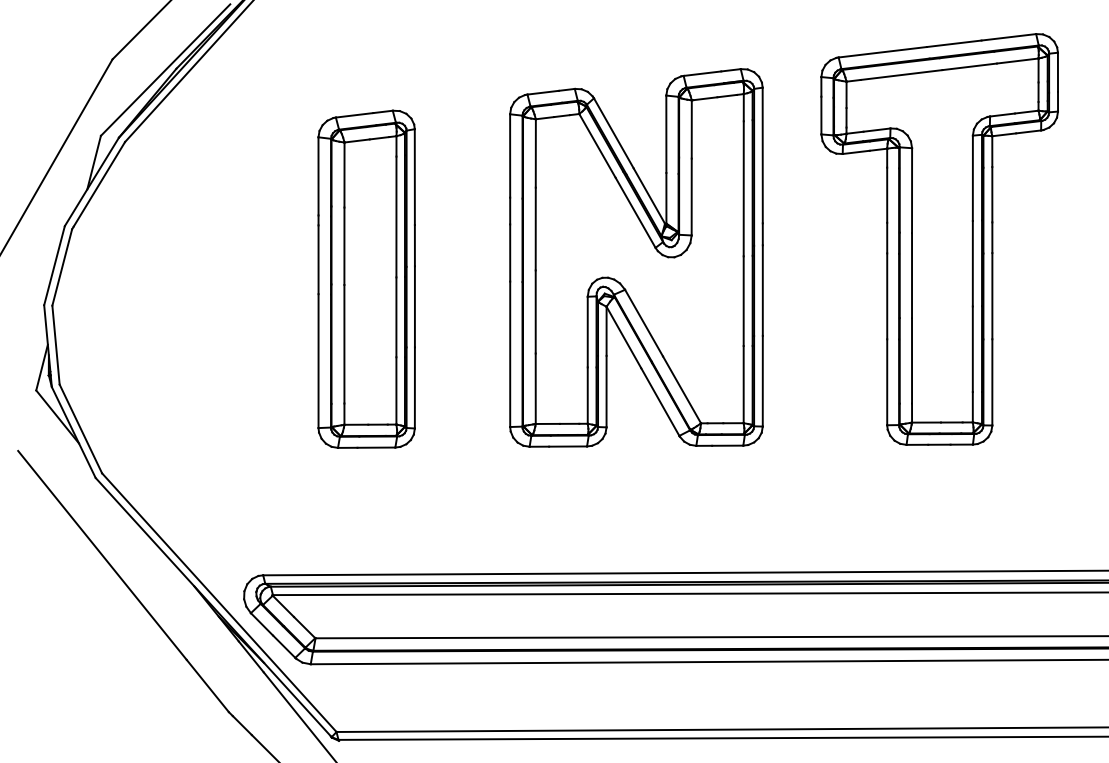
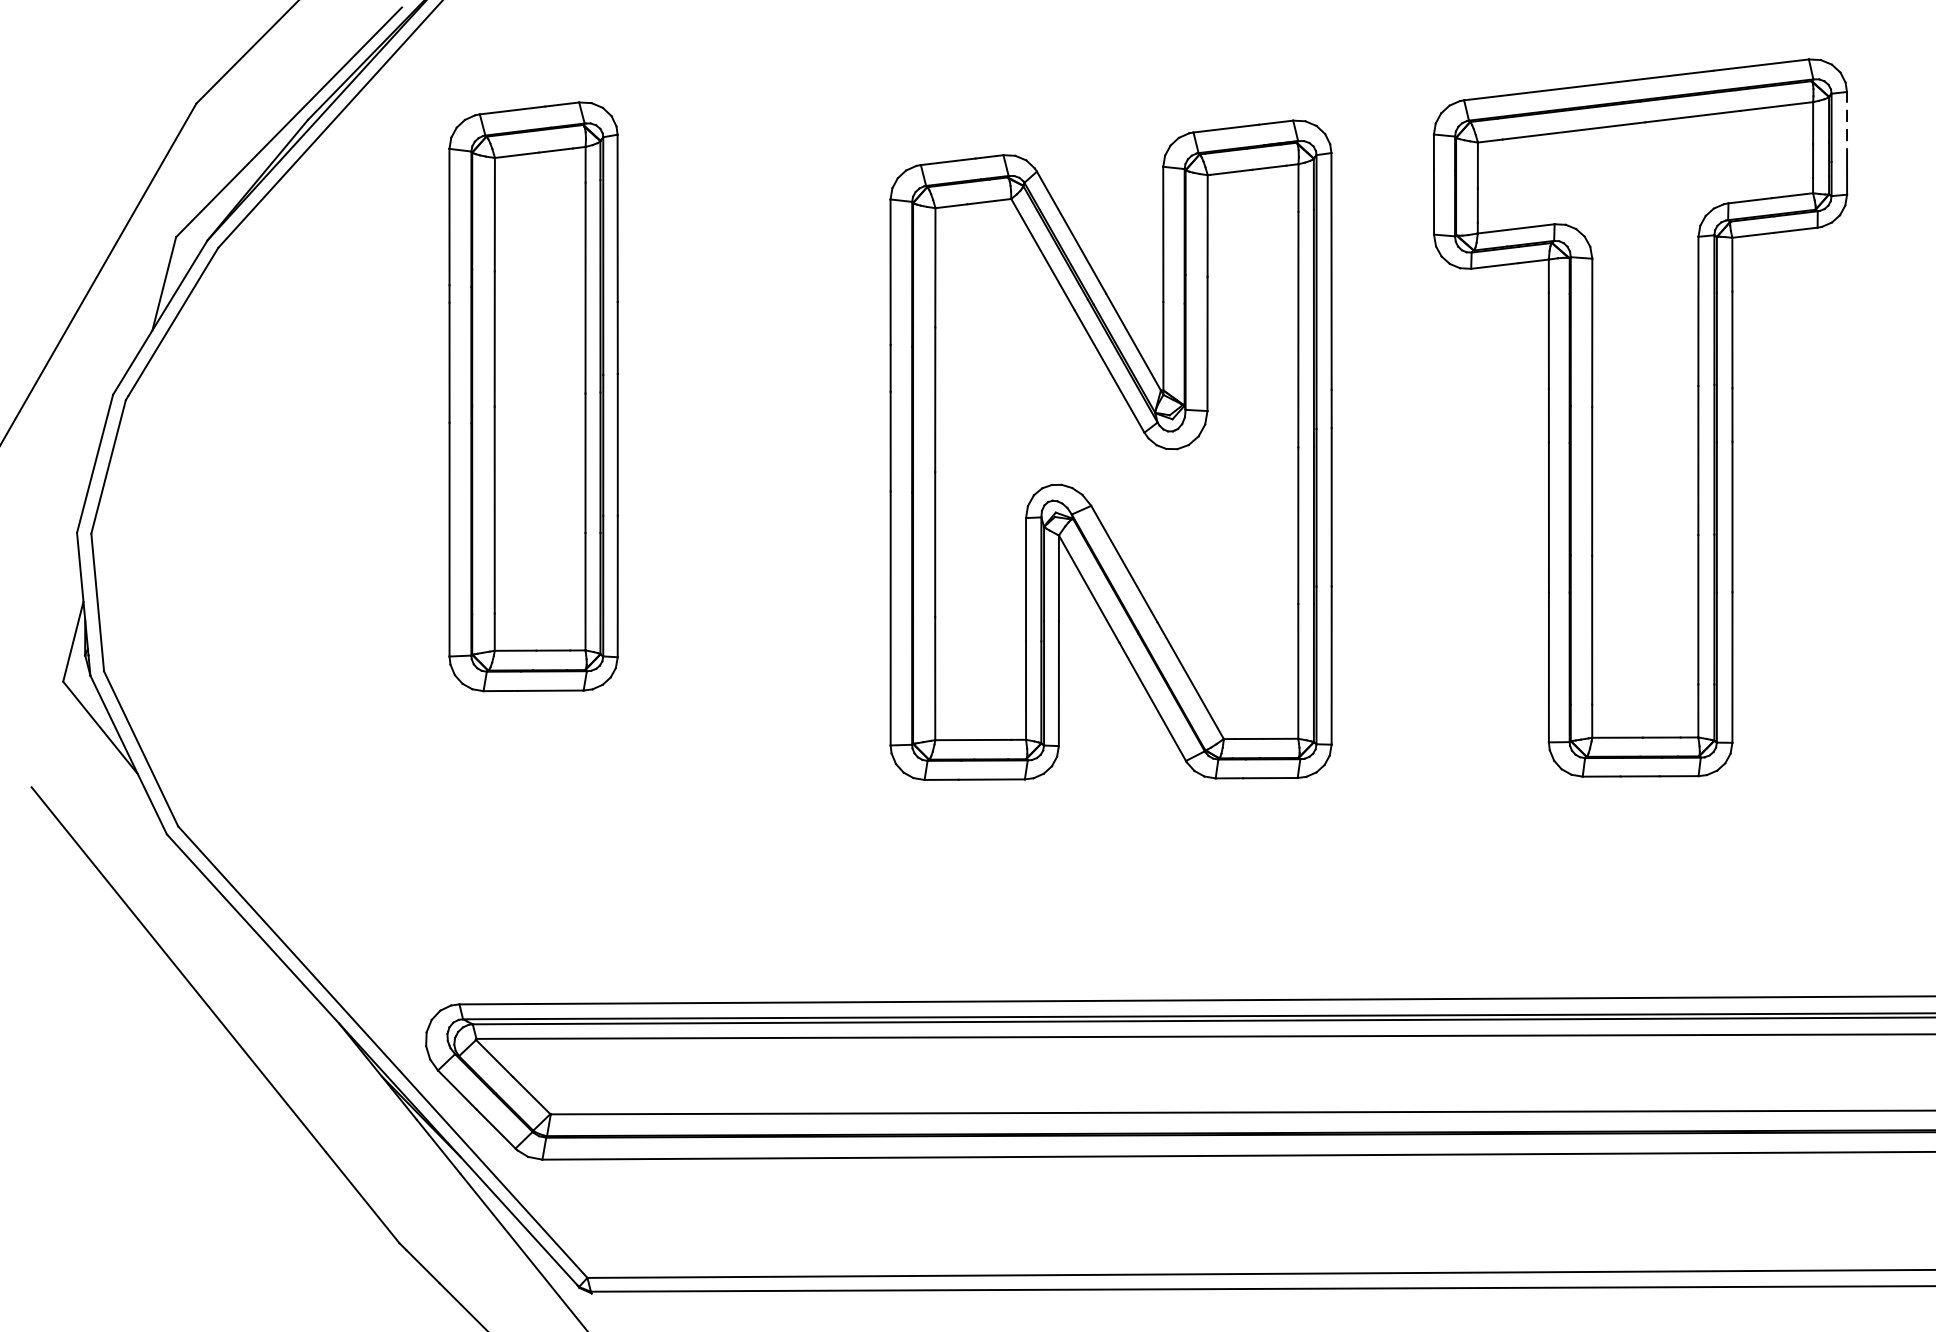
line: (1057, 72) -> (1846, 126), solid -> dashed
part: (366, 278) -> (533, 395), moved

